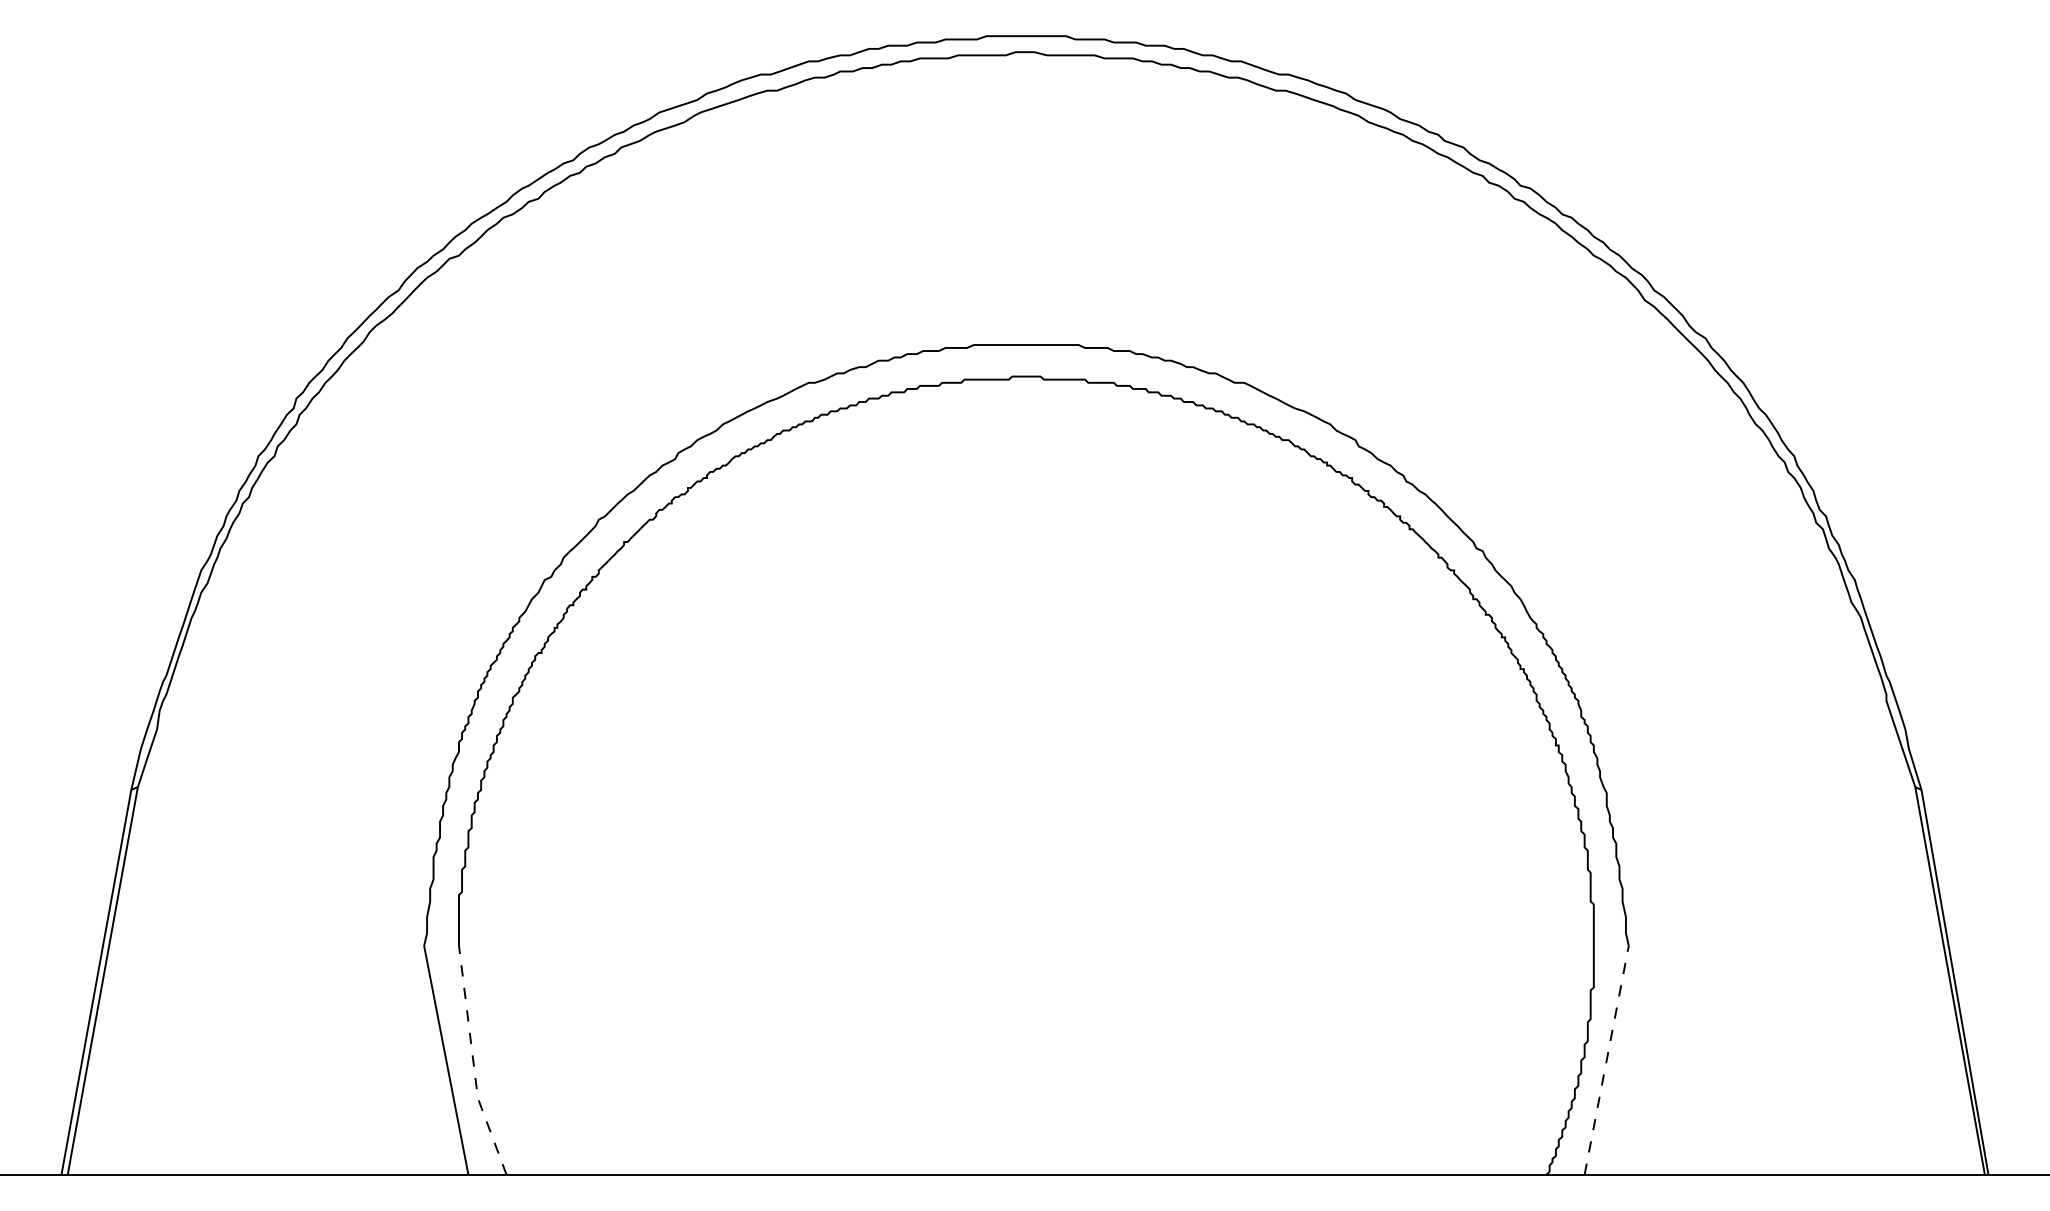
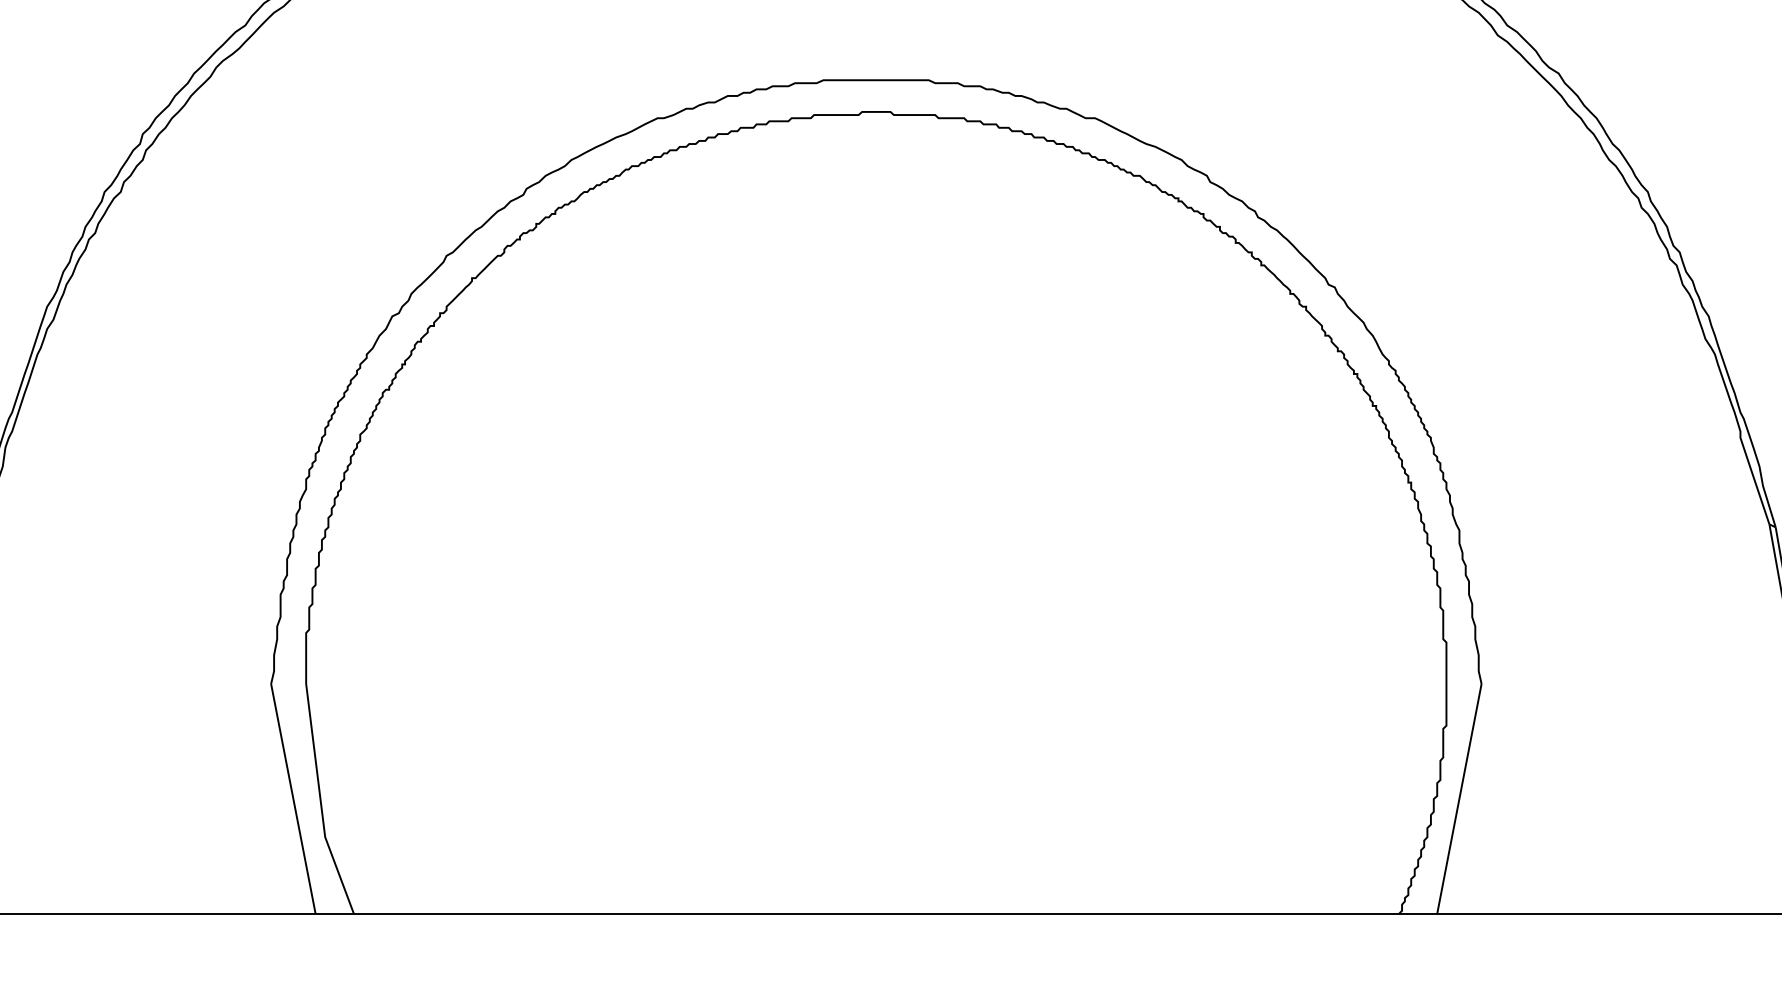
line: (1606, 1060) -> (1459, 799), dashed -> solid
line: (473, 1062) -> (320, 801), dashed -> solid

